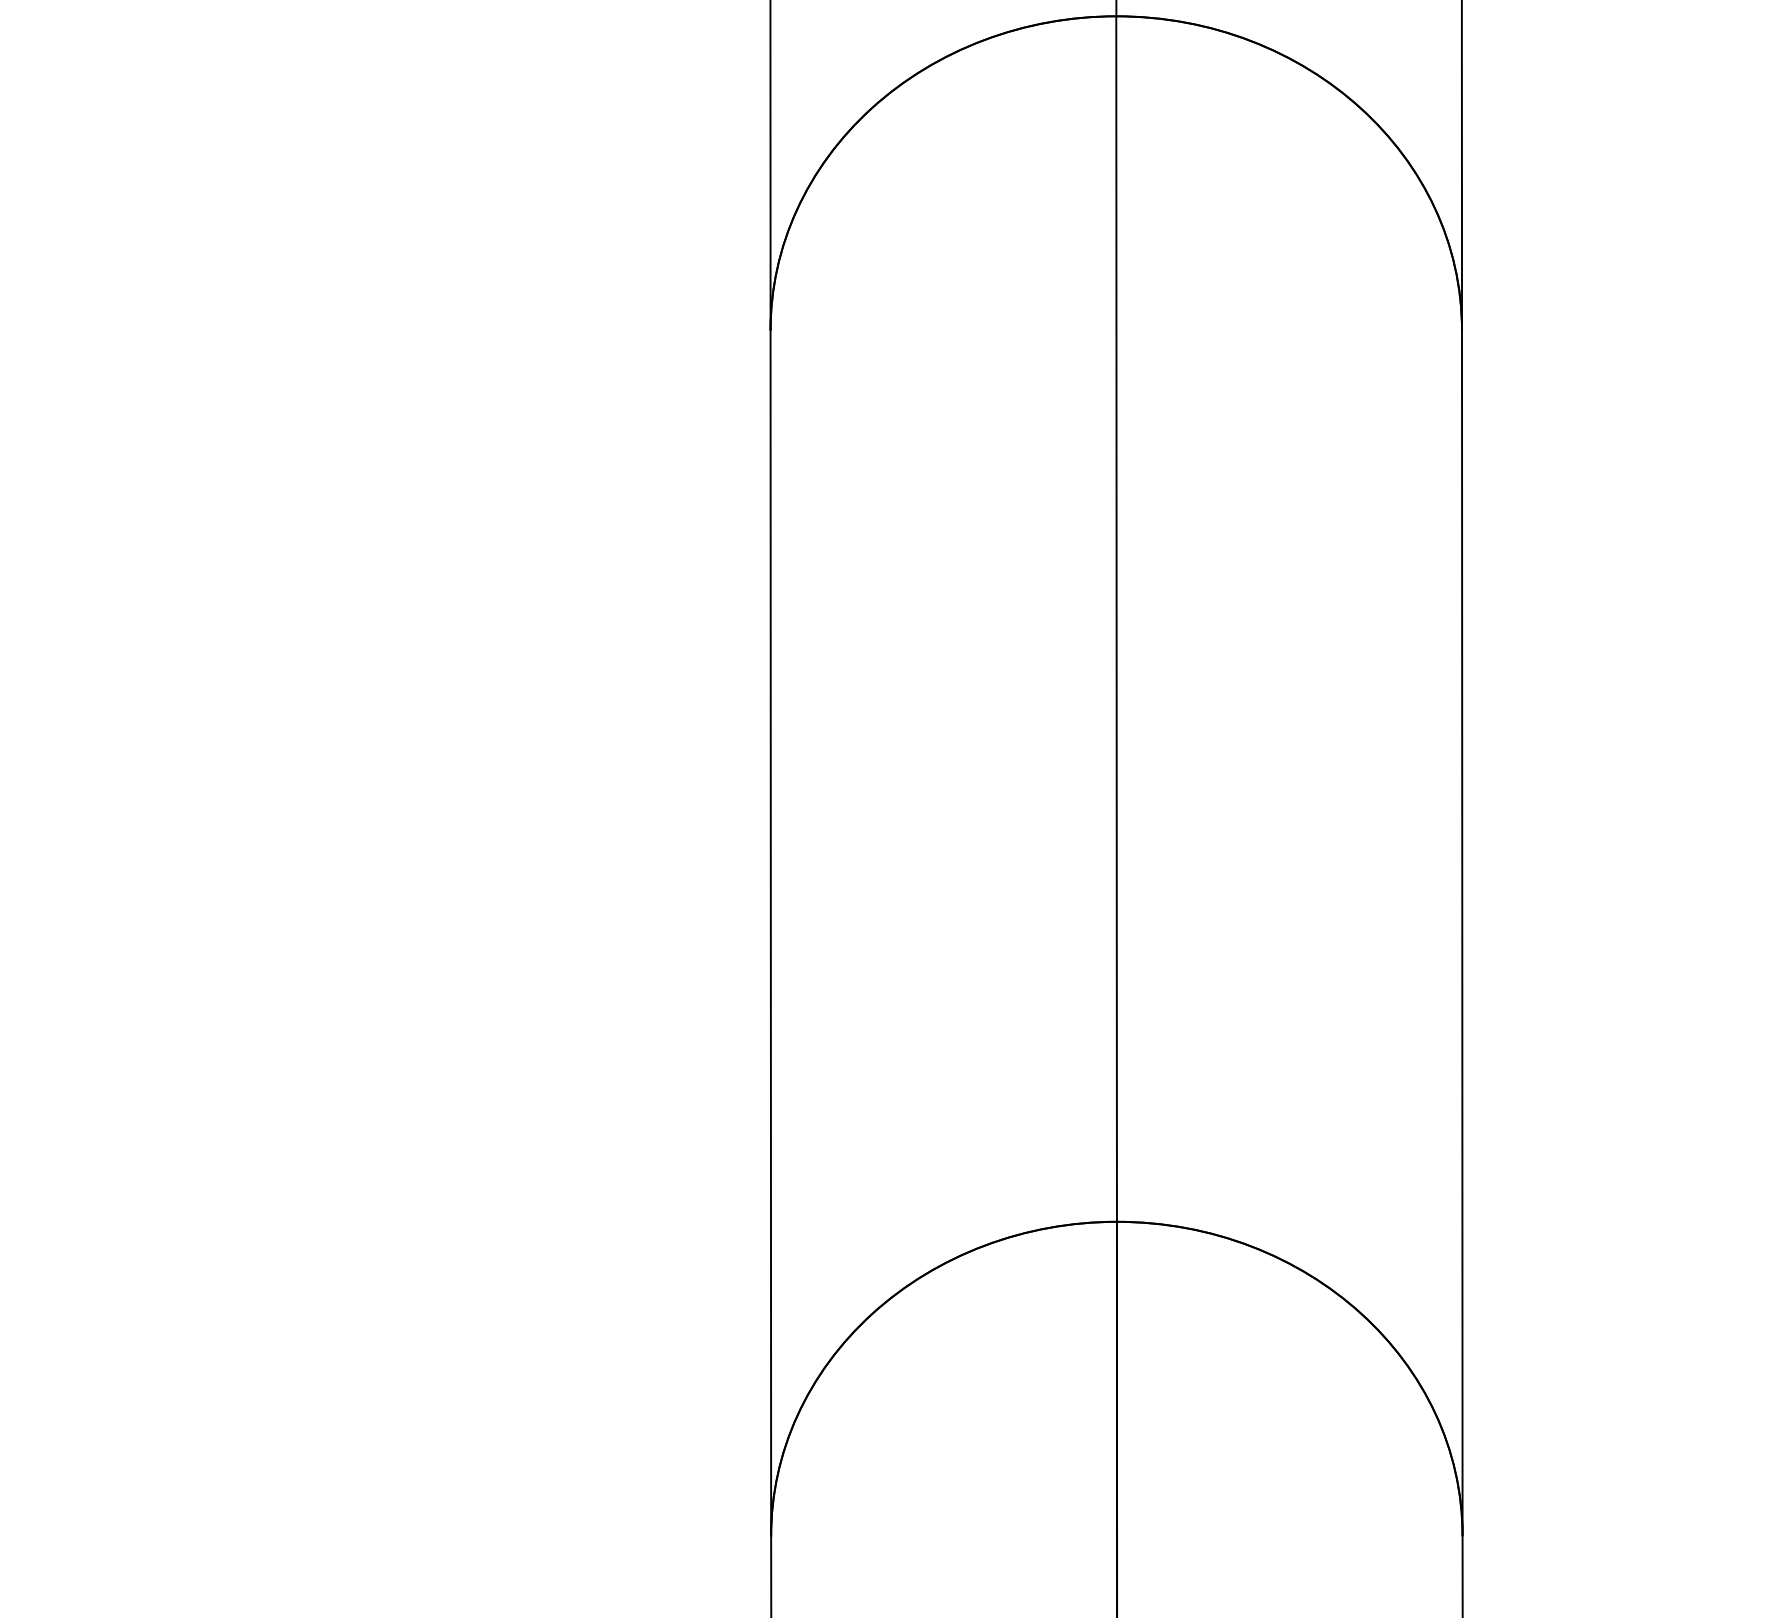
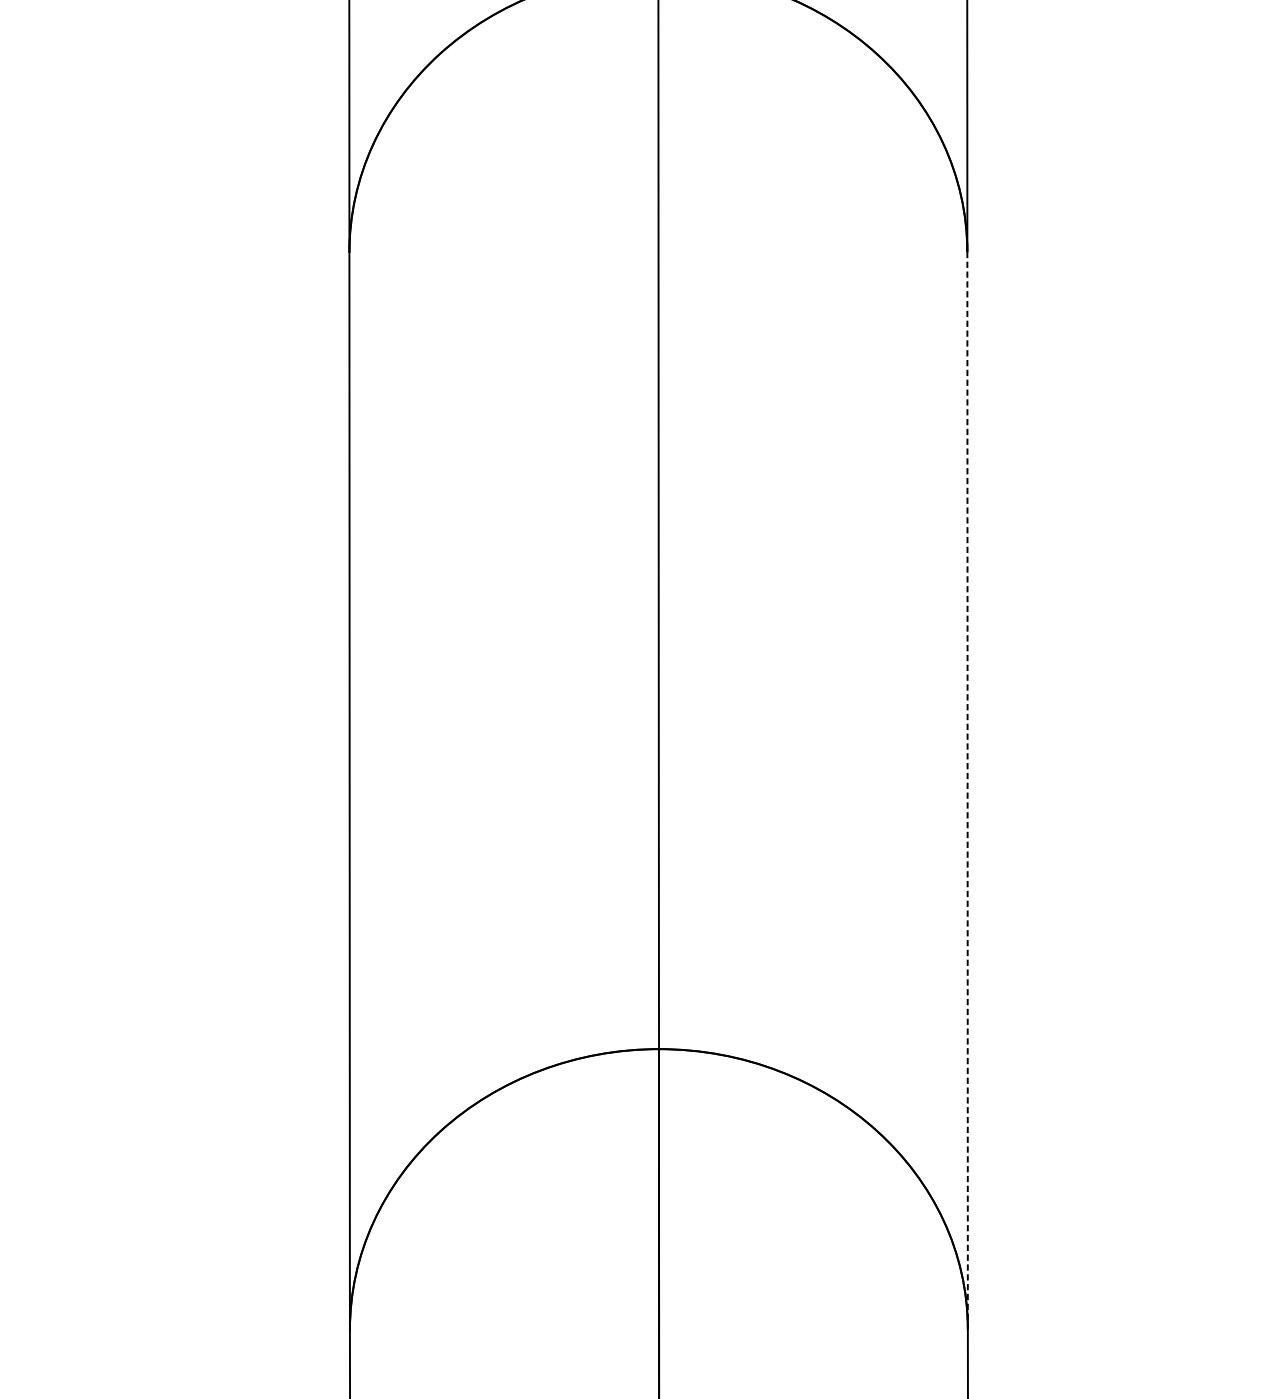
line: (1462, 932) -> (967, 790), solid -> dashed

